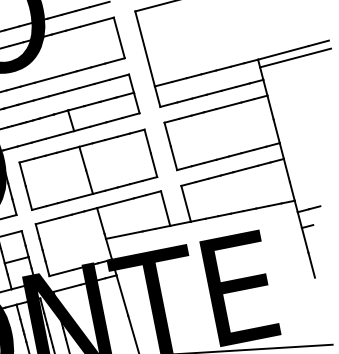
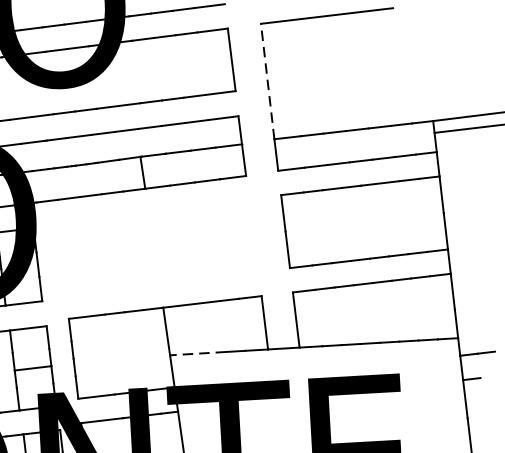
line: (145, 48) -> (268, 80), solid -> dashed
part: (88, 169) -> (158, 248), removed
line: (124, 235) -> (198, 354), solid -> dashed

